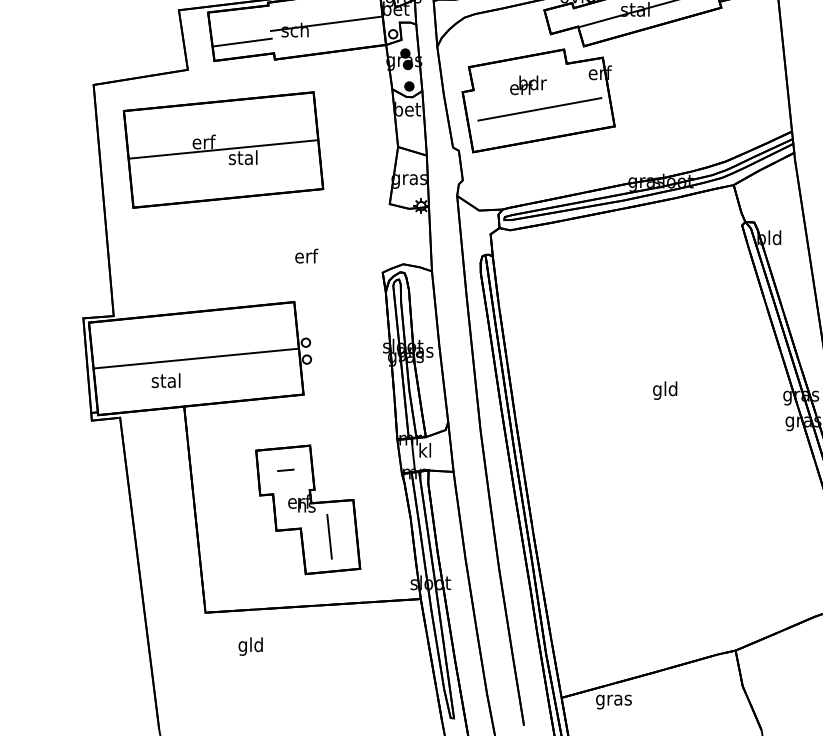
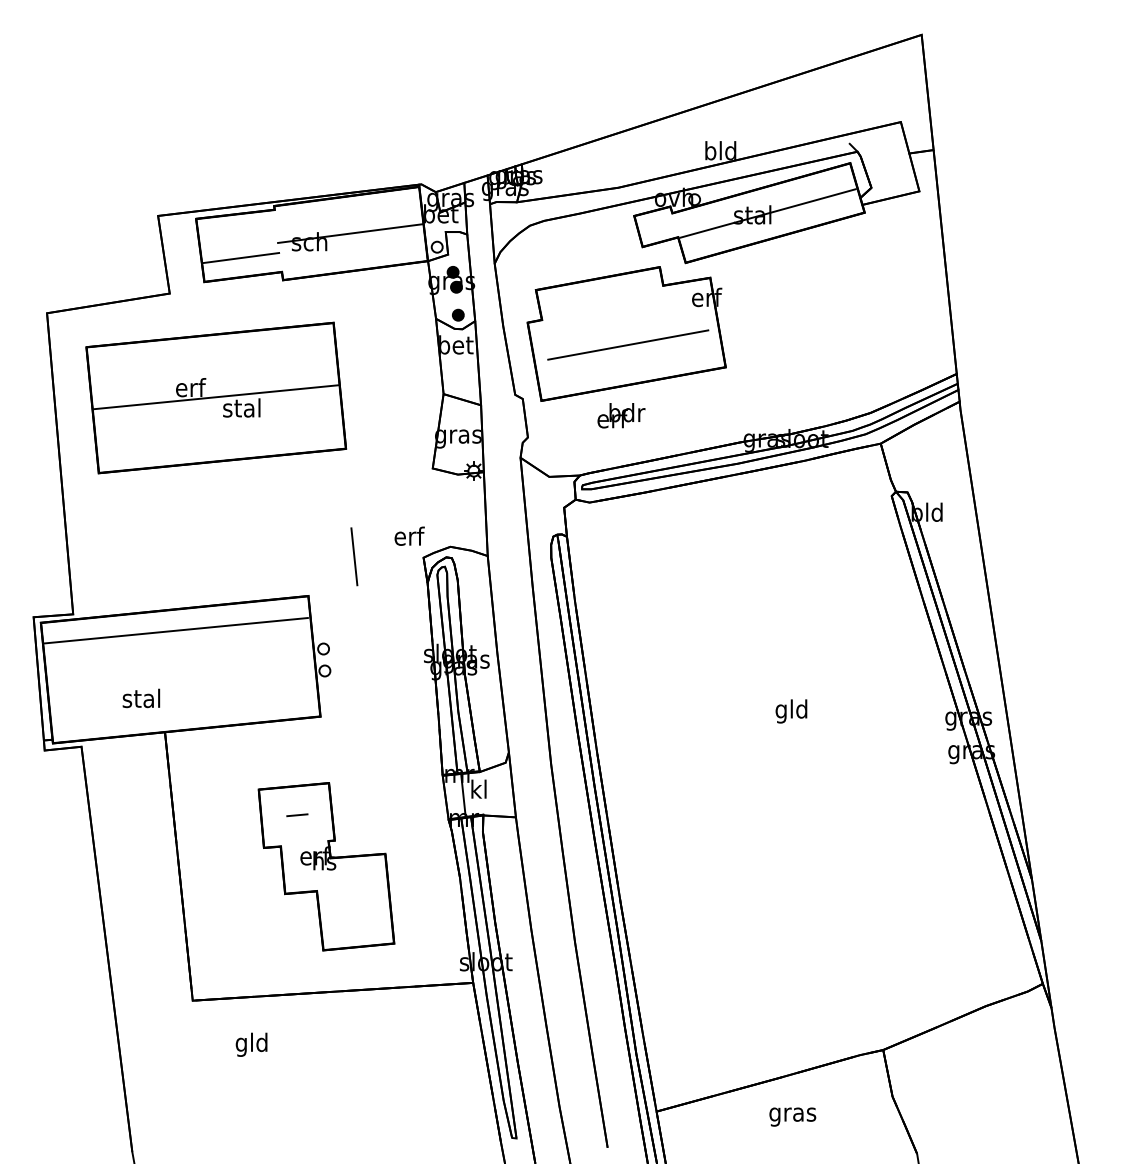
text: (528, 85) -> (621, 415), moved
text: (306, 255) -> (409, 535), moved
line: (195, 358) -> (175, 630), moved
line: (329, 536) -> (354, 556), moved
text: (613, 701) -> (792, 1116), moved

